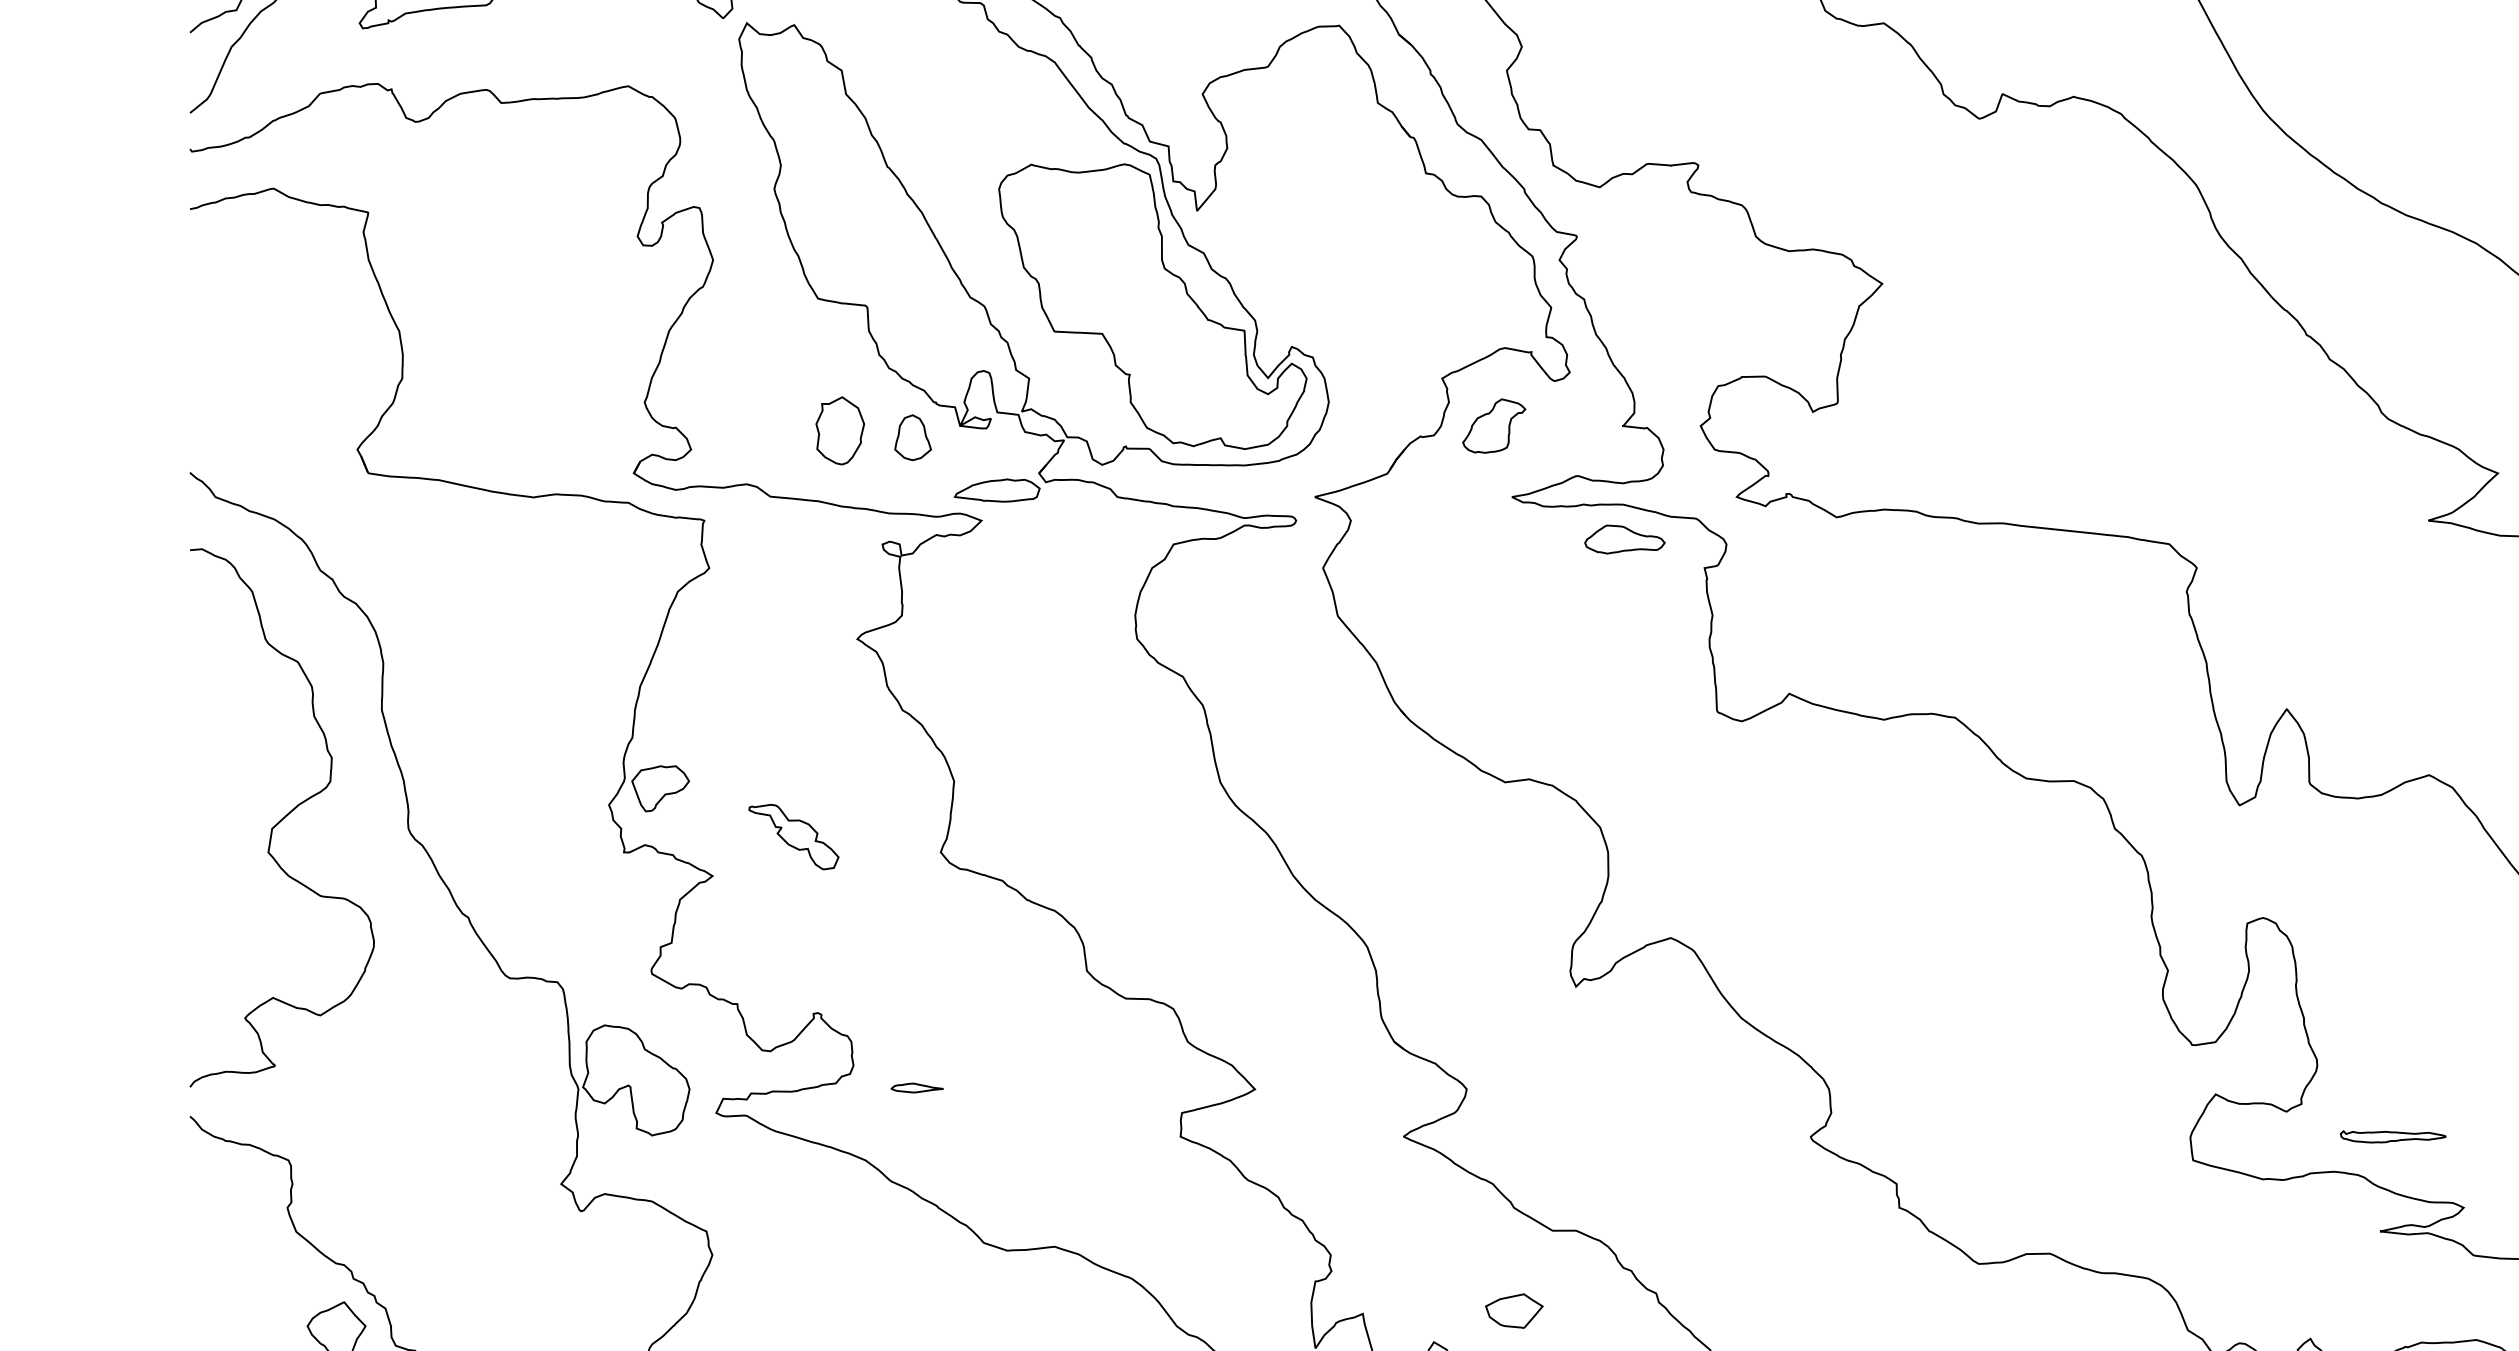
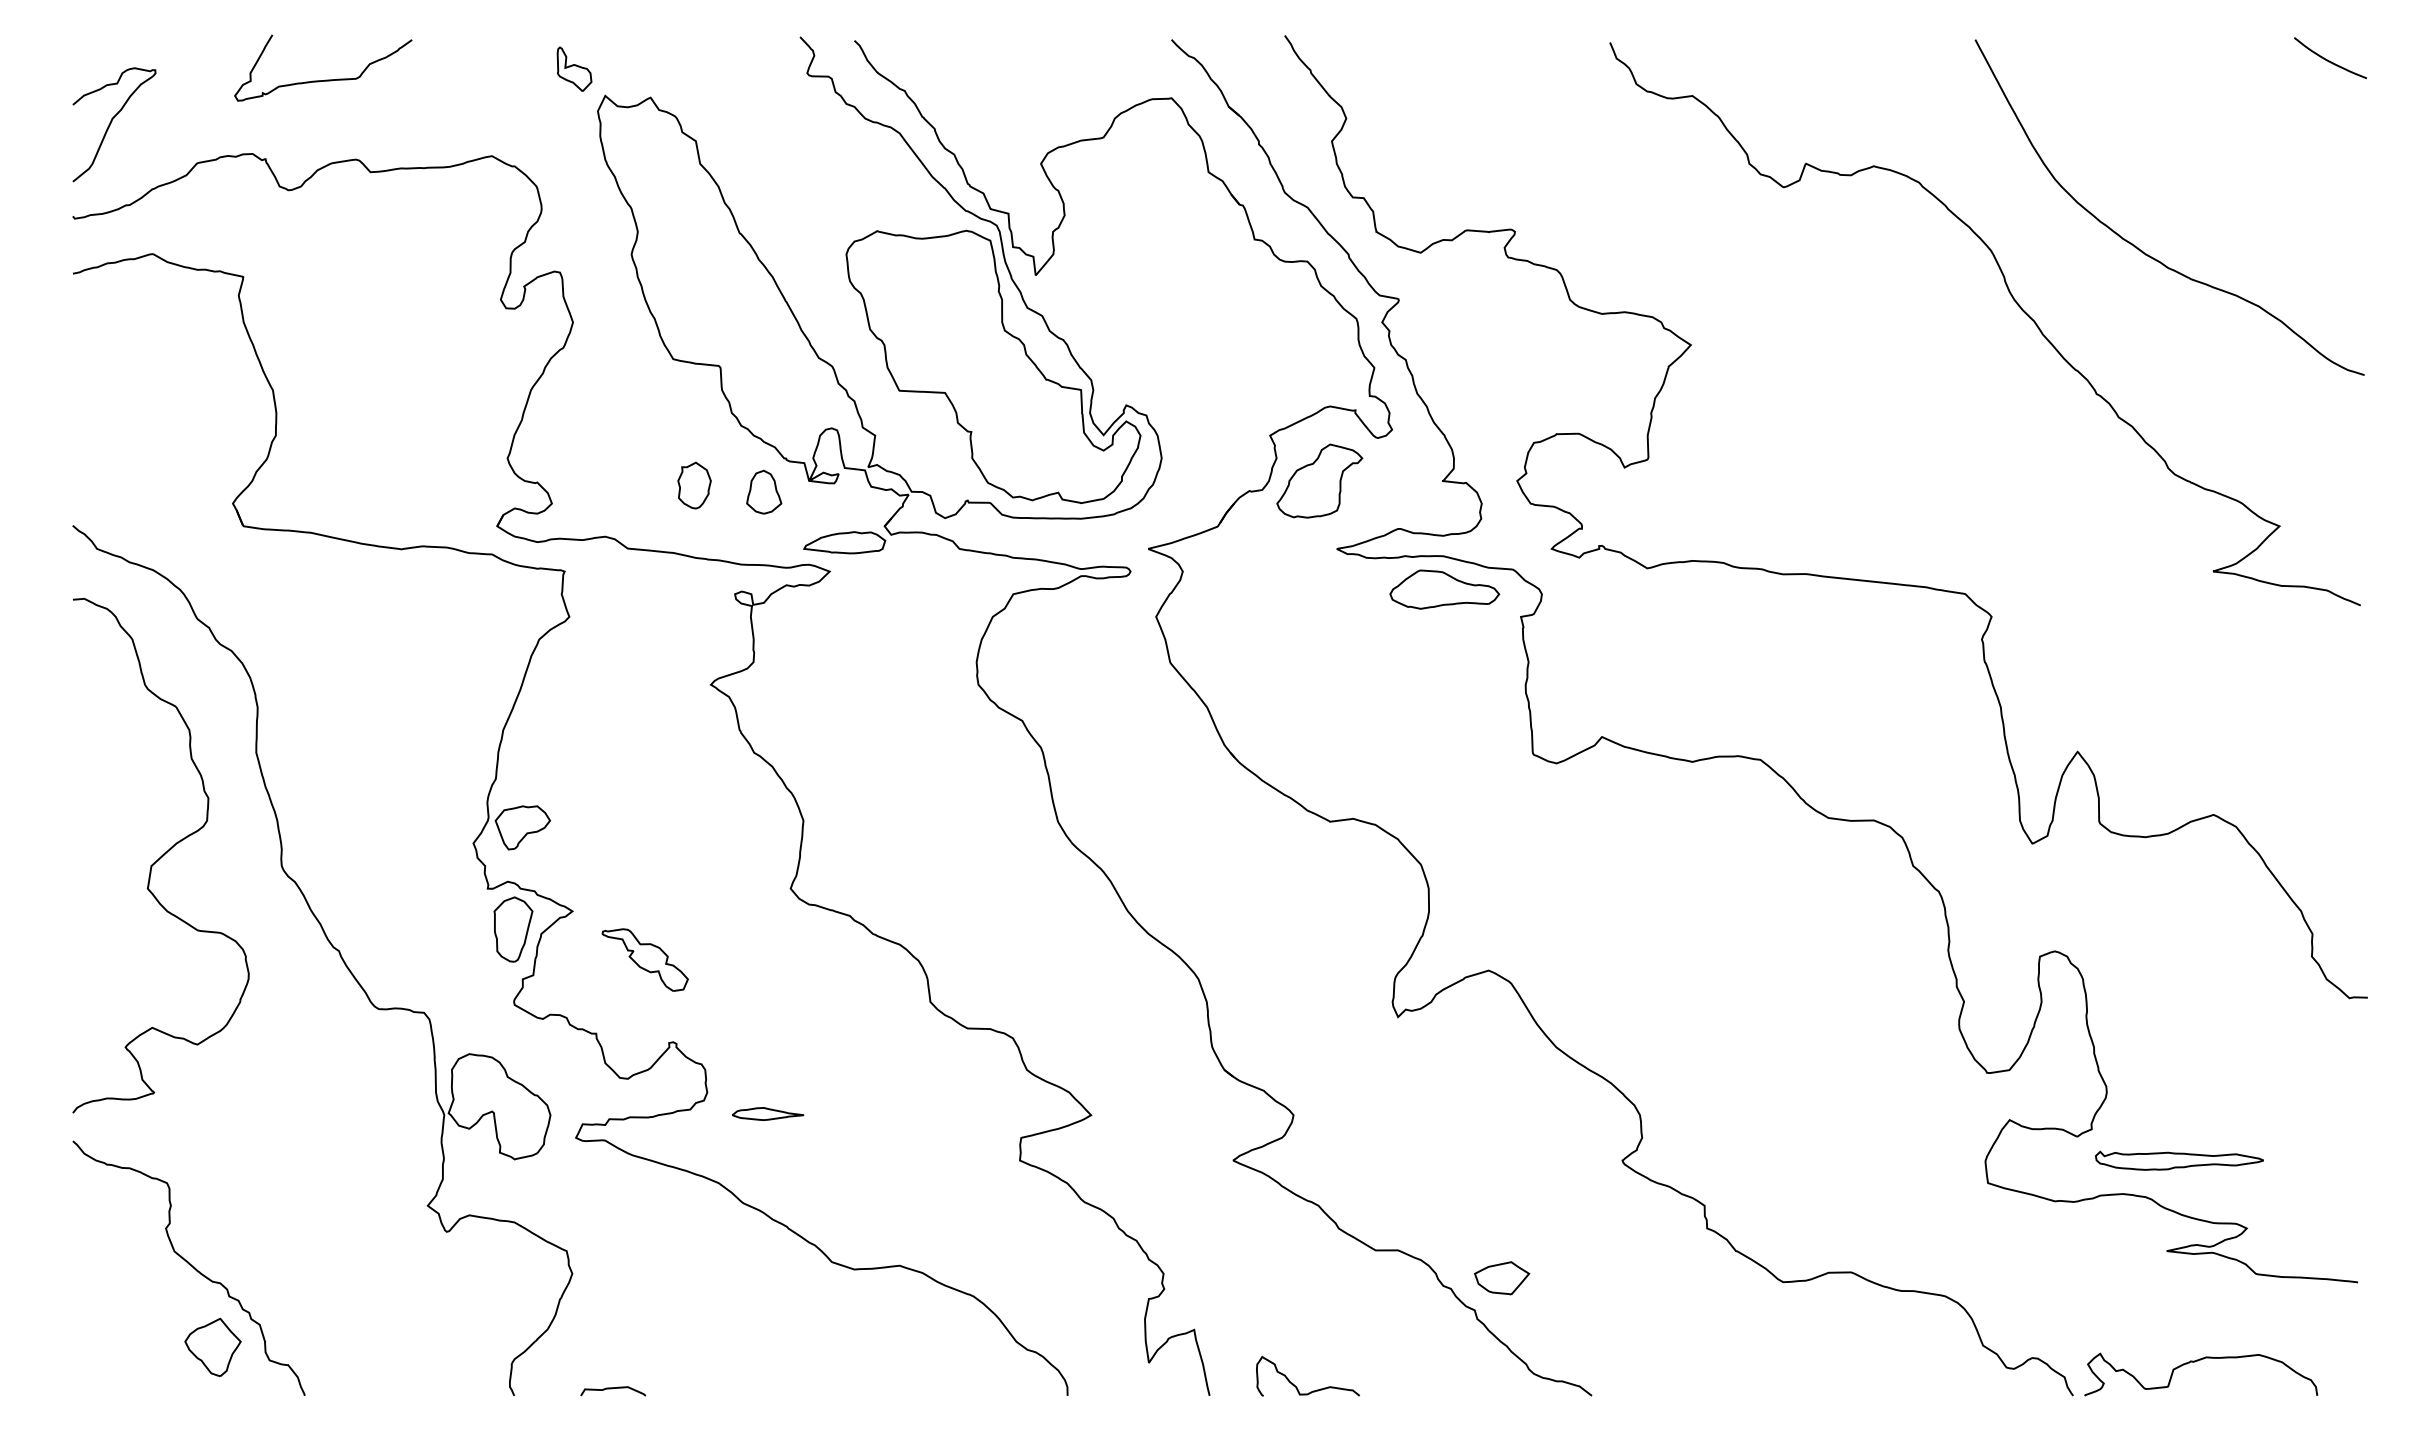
part: (1493, 425) -> (1319, 480), size x1.43
part: (840, 430) -> (694, 485), size x0.71
part: (1624, 539) -> (1444, 589), size x1.43
part: (793, 836) -> (644, 959), moved
part: (650, 895) -> (513, 929), added
part: (917, 1087) -> (768, 1113), size x1.43
part: (2393, 1136) -> (2179, 1160), size x1.67
part: (1514, 1311) -> (1502, 1278), moved

